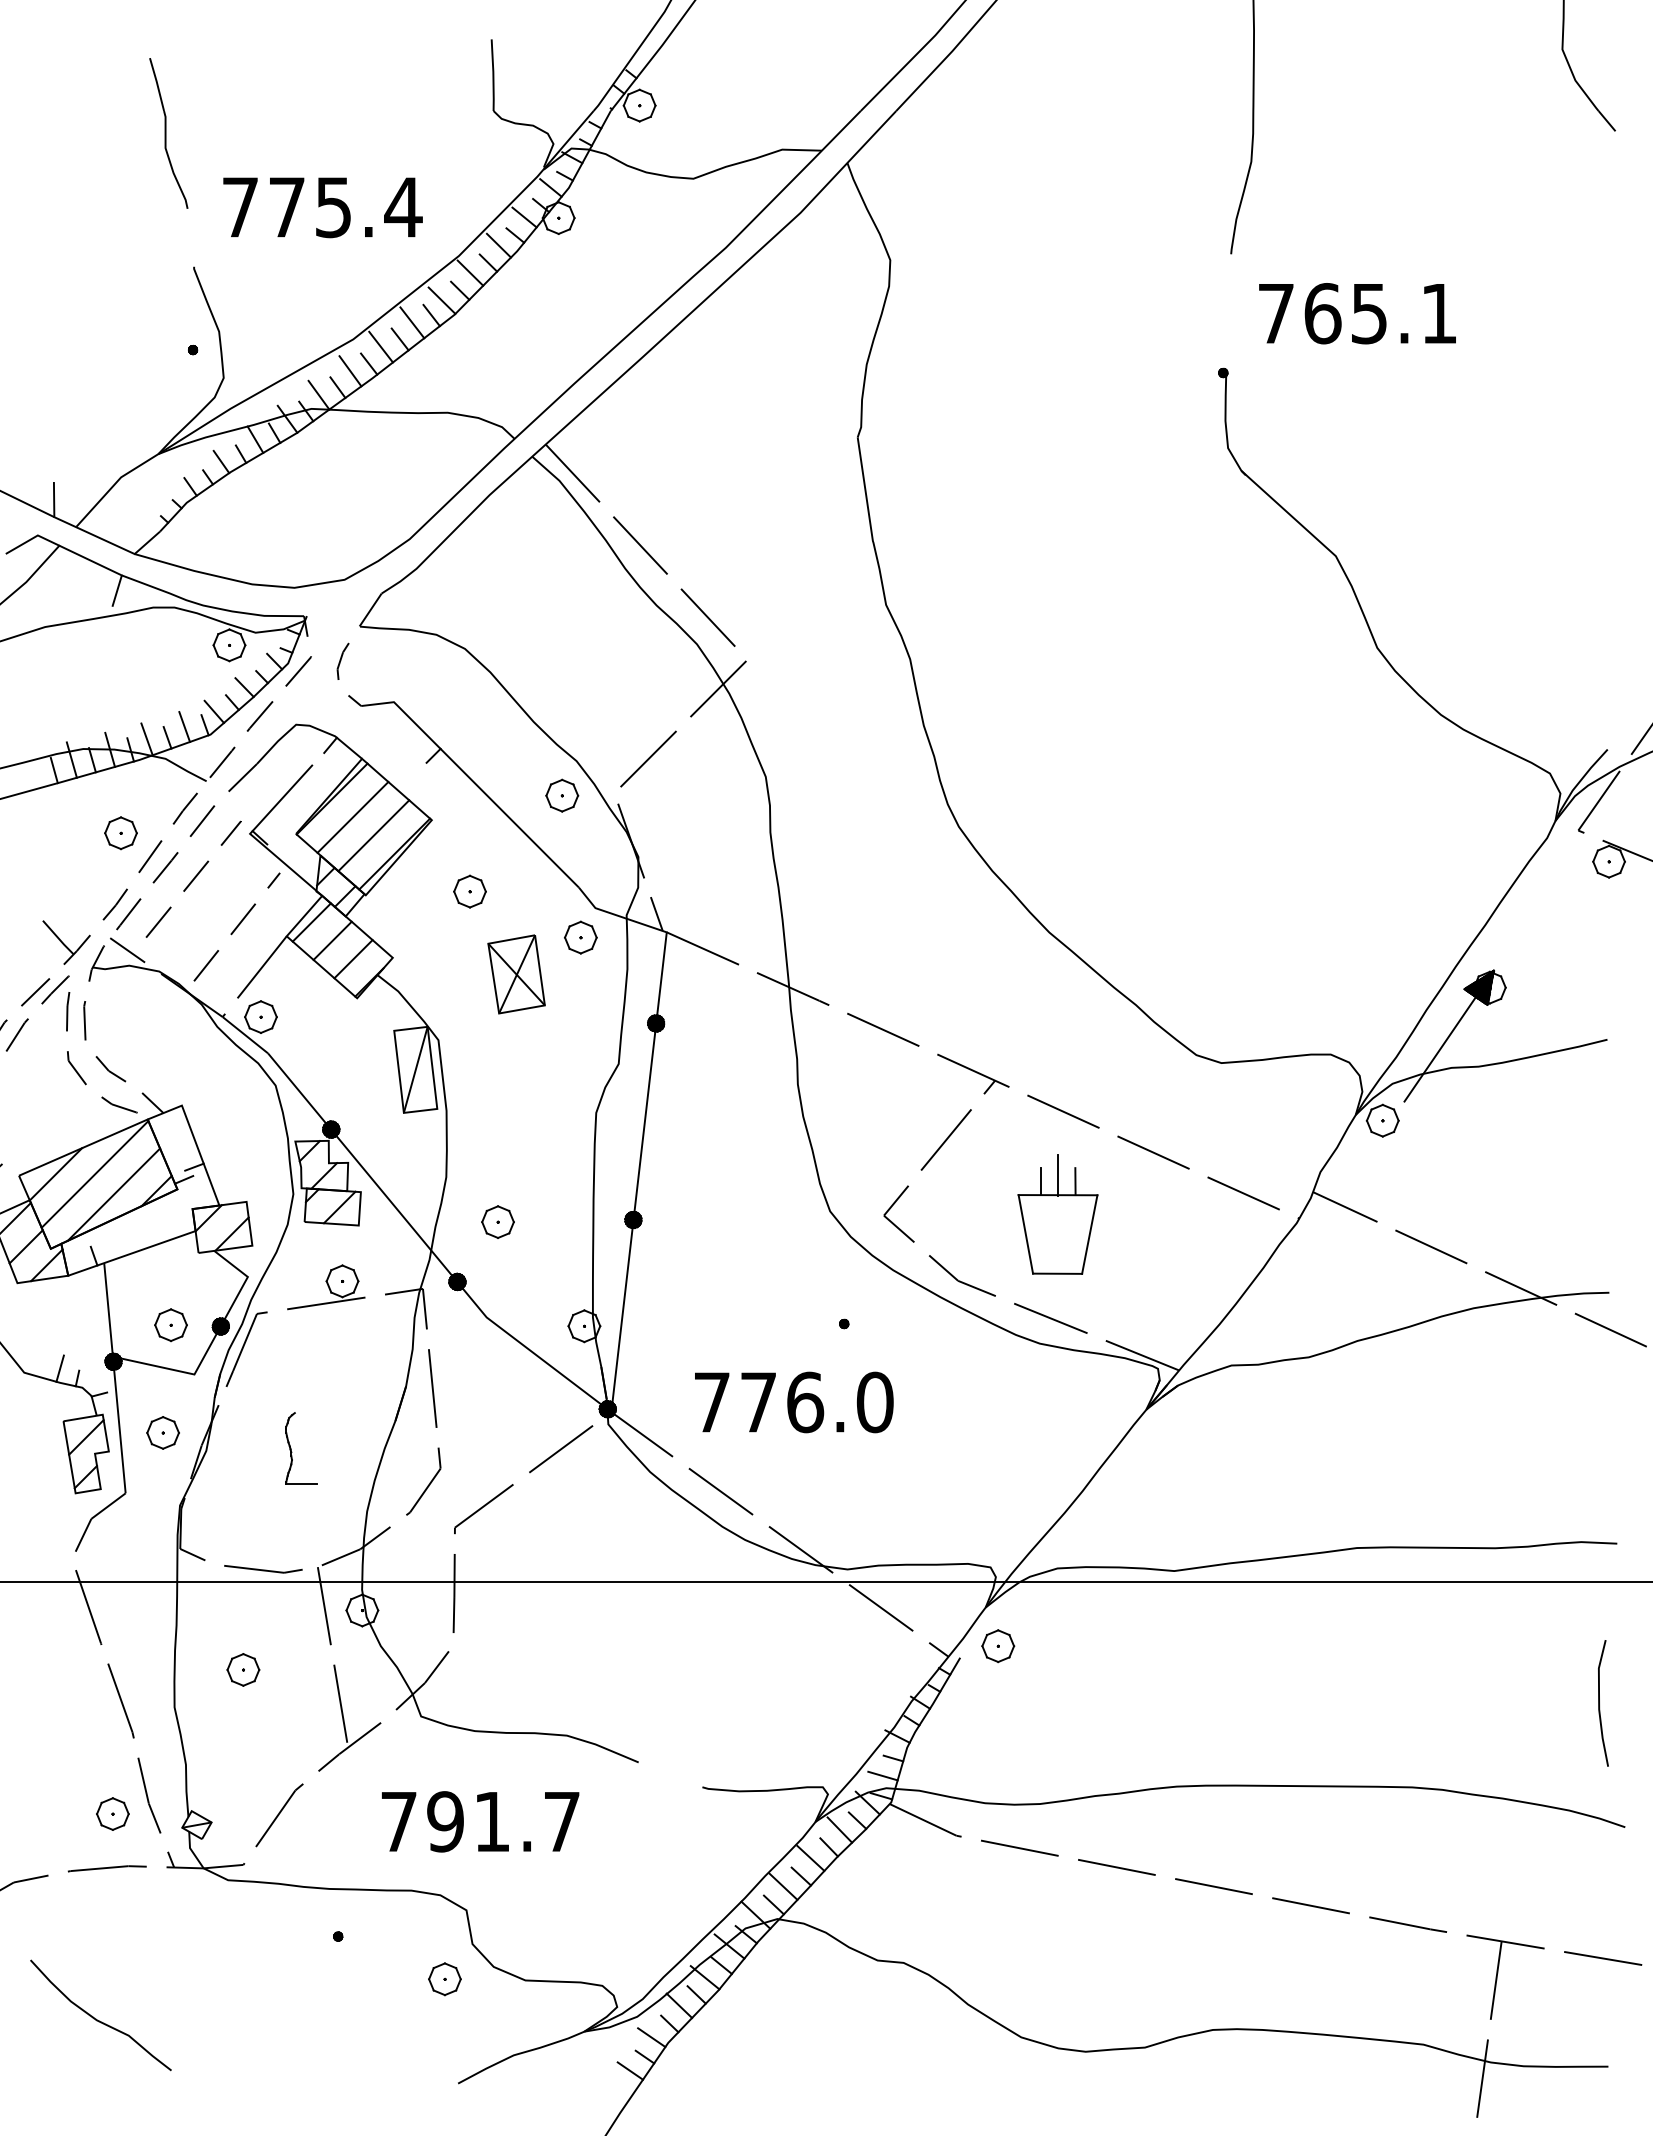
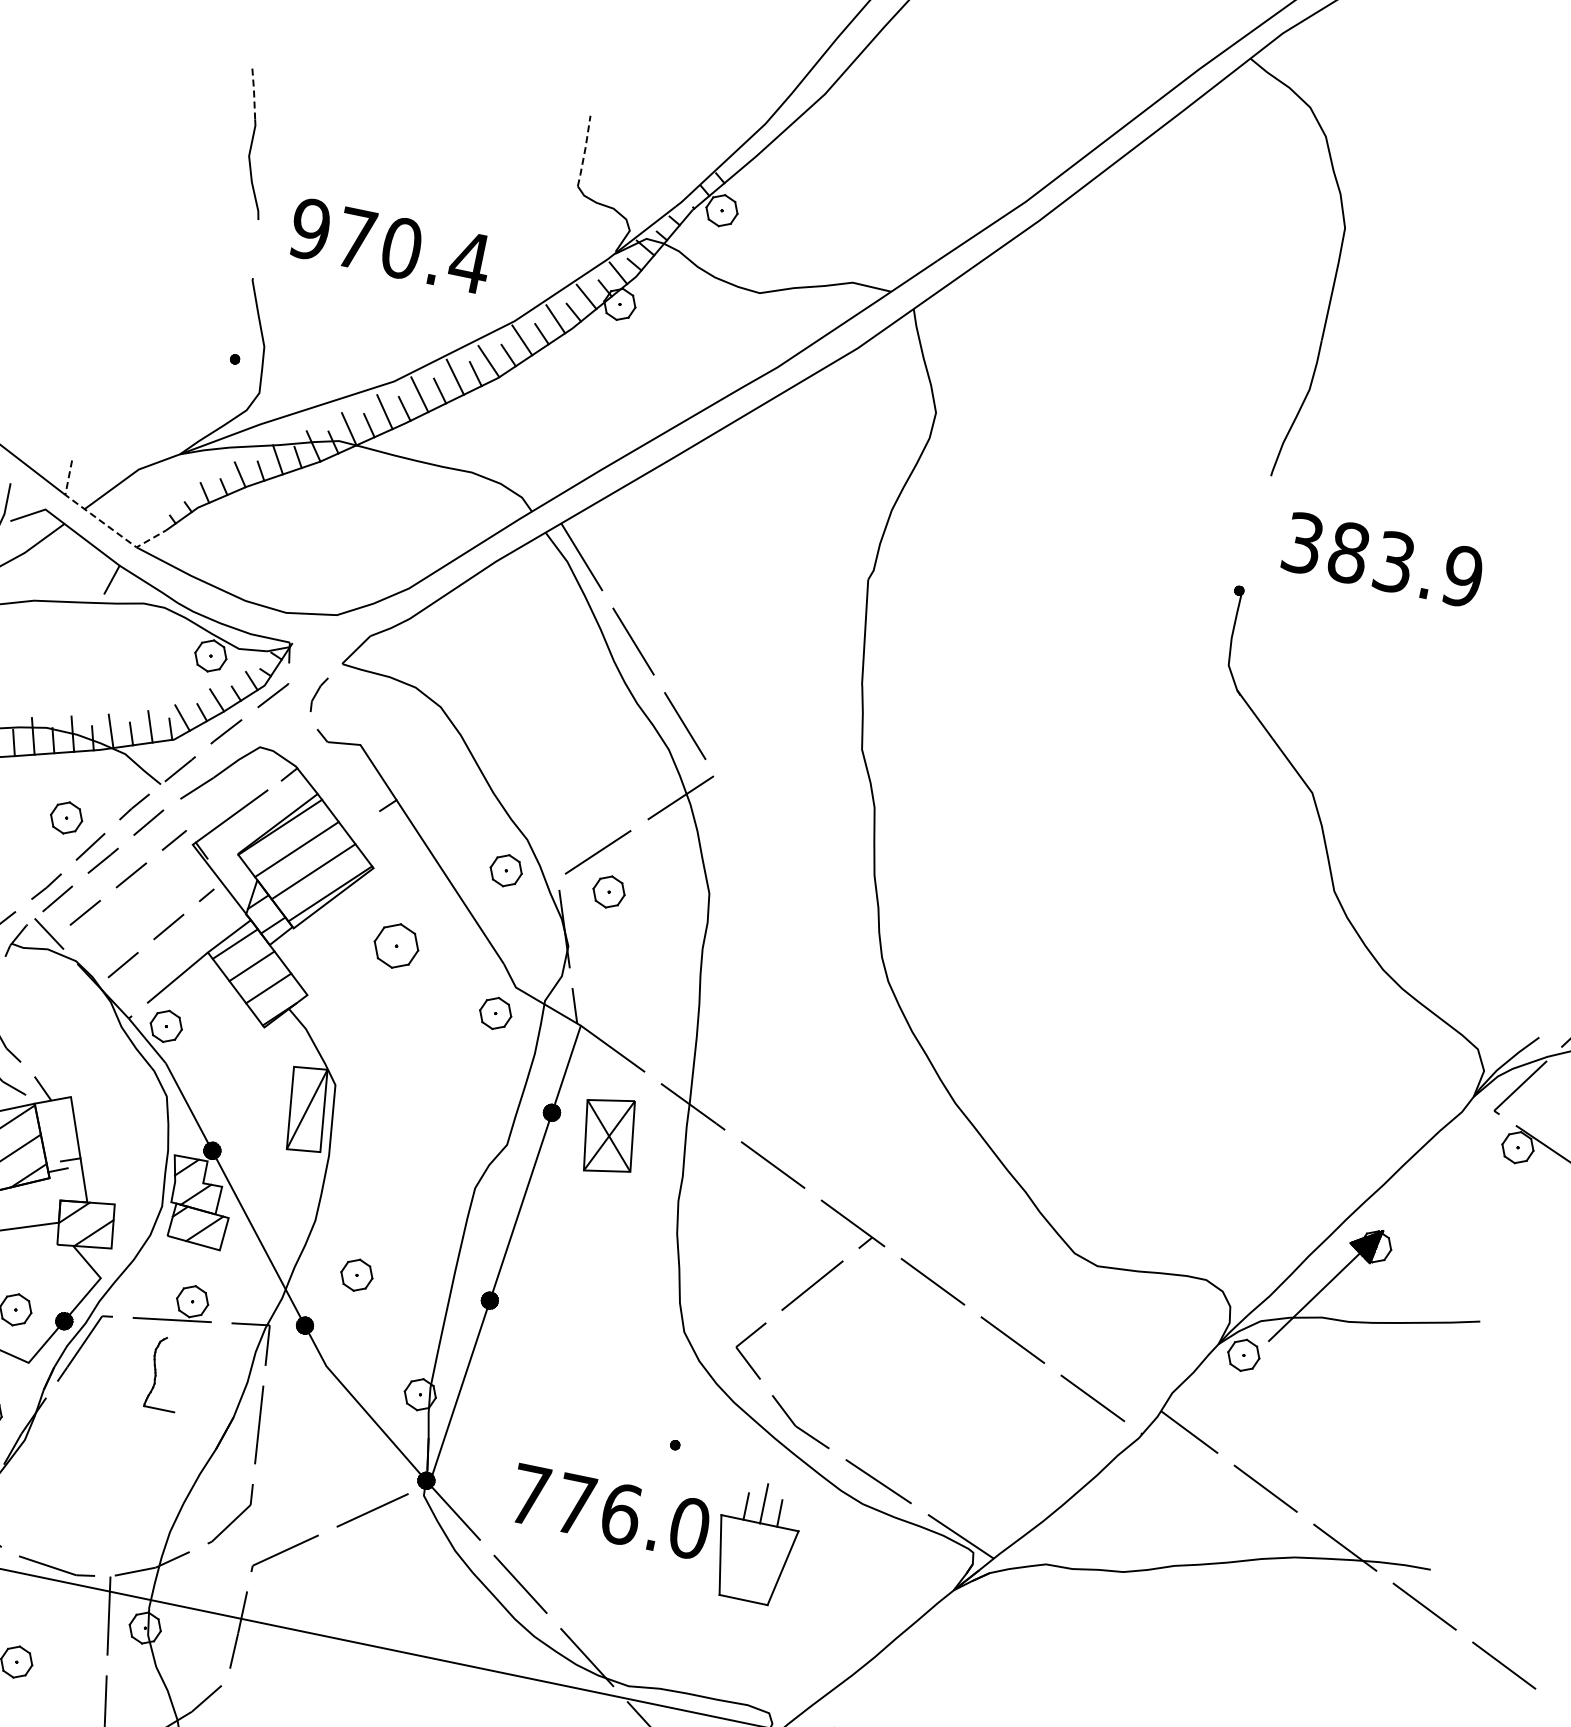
line: (493, 74) -> (585, 150), solid -> dashed
line: (157, 83) -> (254, 91), solid -> dashed
text: (287, 207) -> (356, 239), 775.4 -> 970.4
text: (1357, 313) -> (1382, 559), 765.1 -> 383.9
line: (94, 535) -> (100, 521), solid -> dashed
part: (667, 795) -> (609, 891), added
part: (469, 891) -> (395, 945), size x1.4
part: (516, 974) -> (608, 1135), moved
part: (1057, 1214) -> (755, 1542), moved
part: (292, 1452) -> (156, 1376), moved

